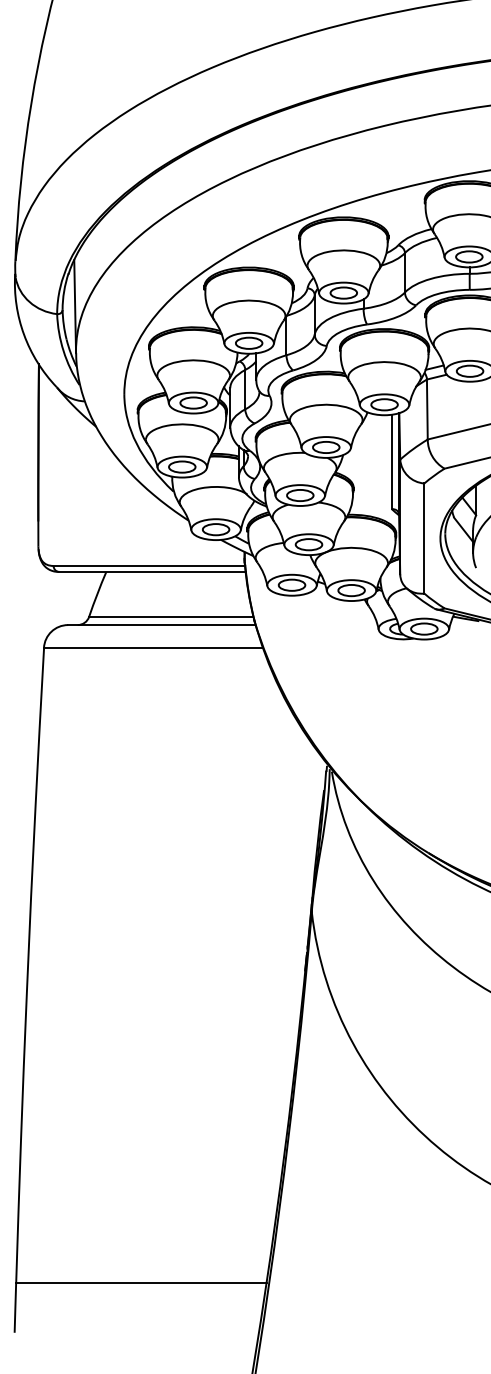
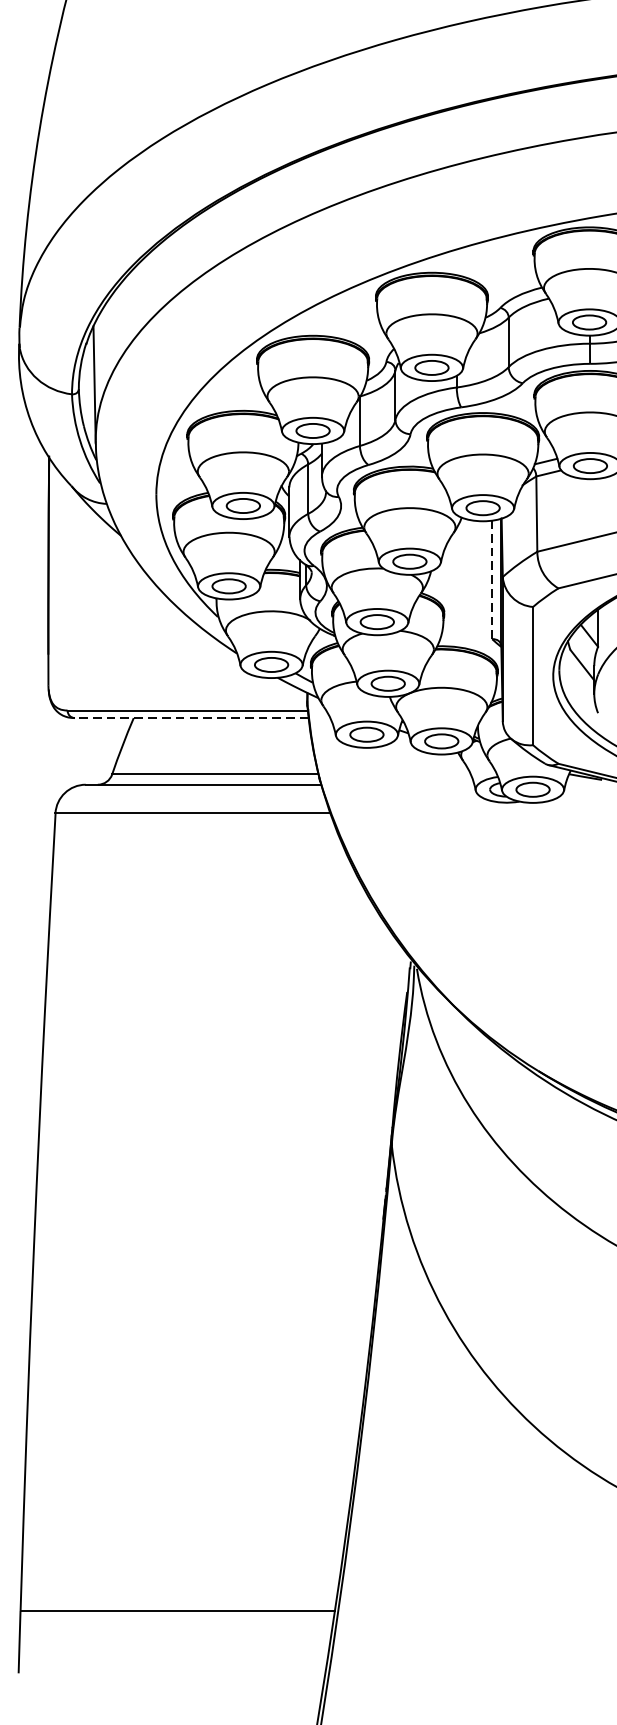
line: (391, 461) -> (491, 579), solid -> dashed
line: (152, 572) -> (191, 718), solid -> dashed

